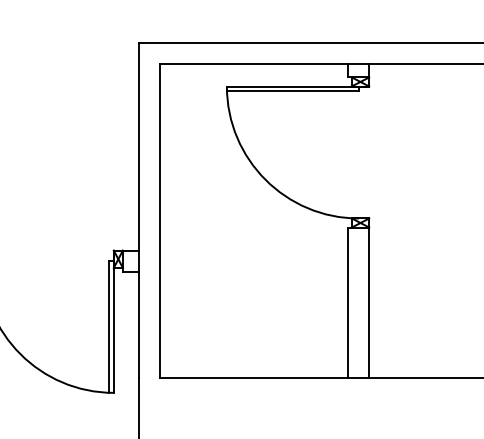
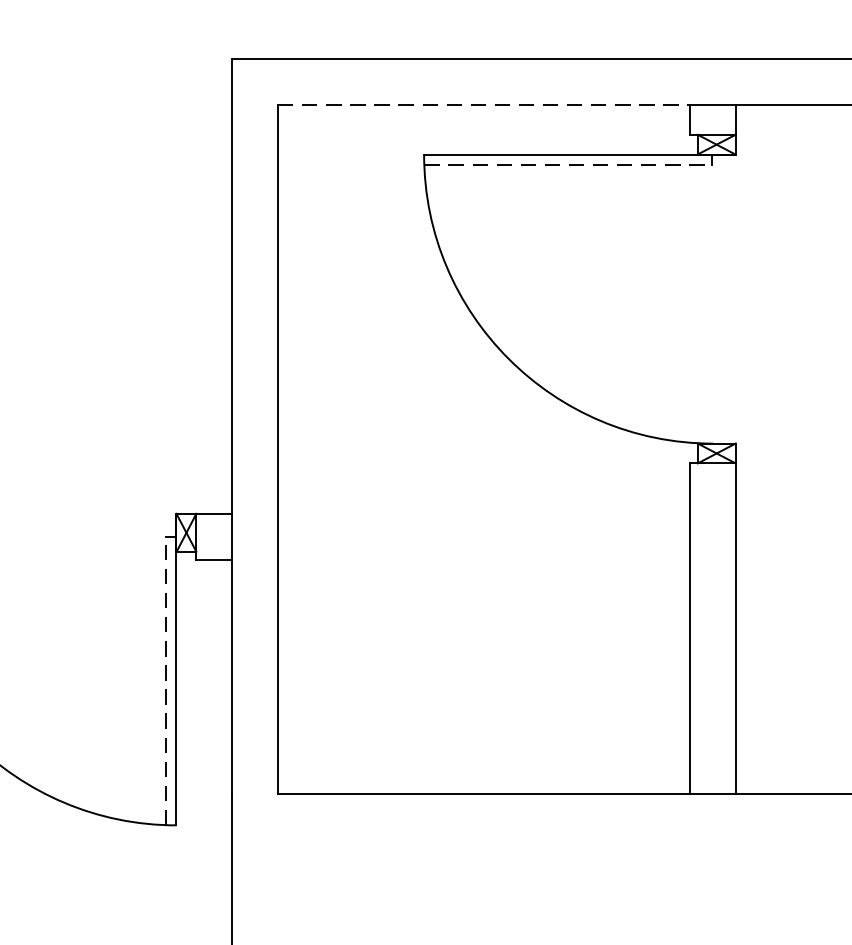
line: (254, 63) -> (484, 104), solid -> dashed
line: (292, 91) -> (567, 165), solid -> dashed
line: (108, 326) -> (164, 680), solid -> dashed

